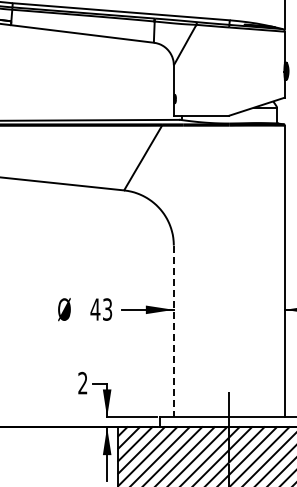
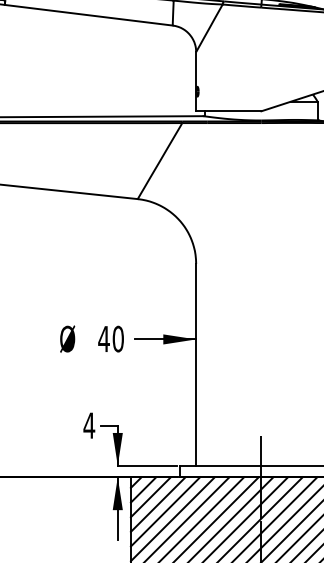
text: (107, 309) -> (118, 339), 43 -> 40
line: (173, 331) -> (195, 364), dashed -> solid
text: (82, 382) -> (88, 424), 2 -> 4

